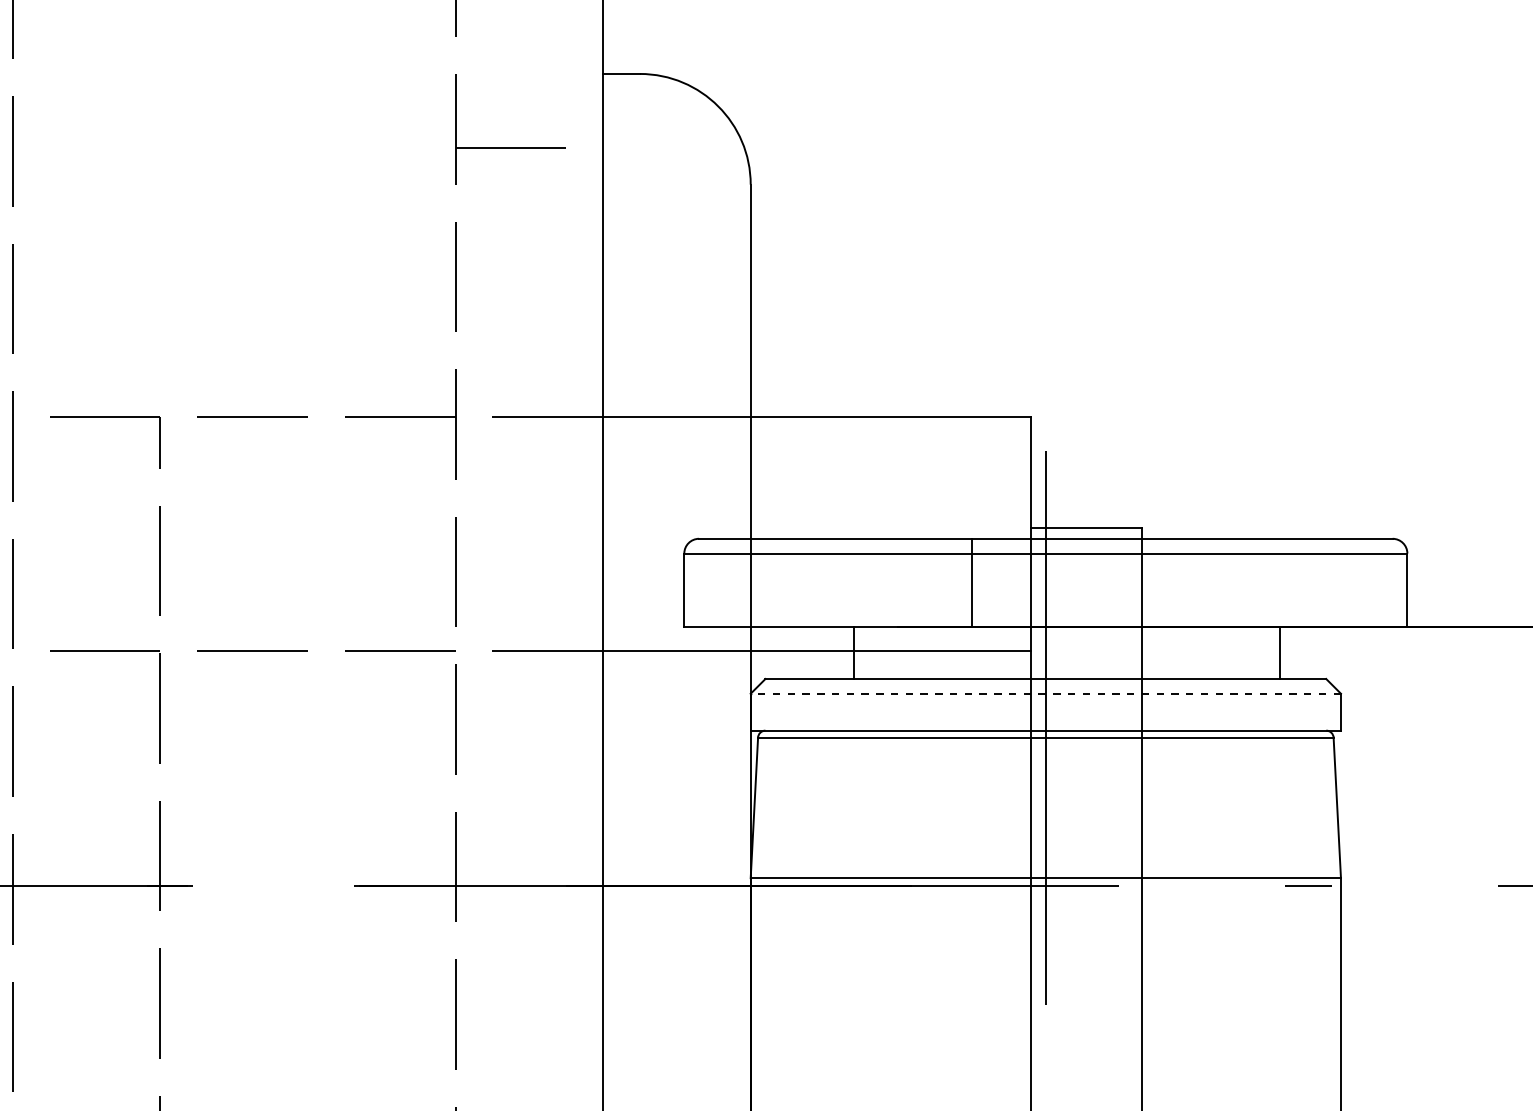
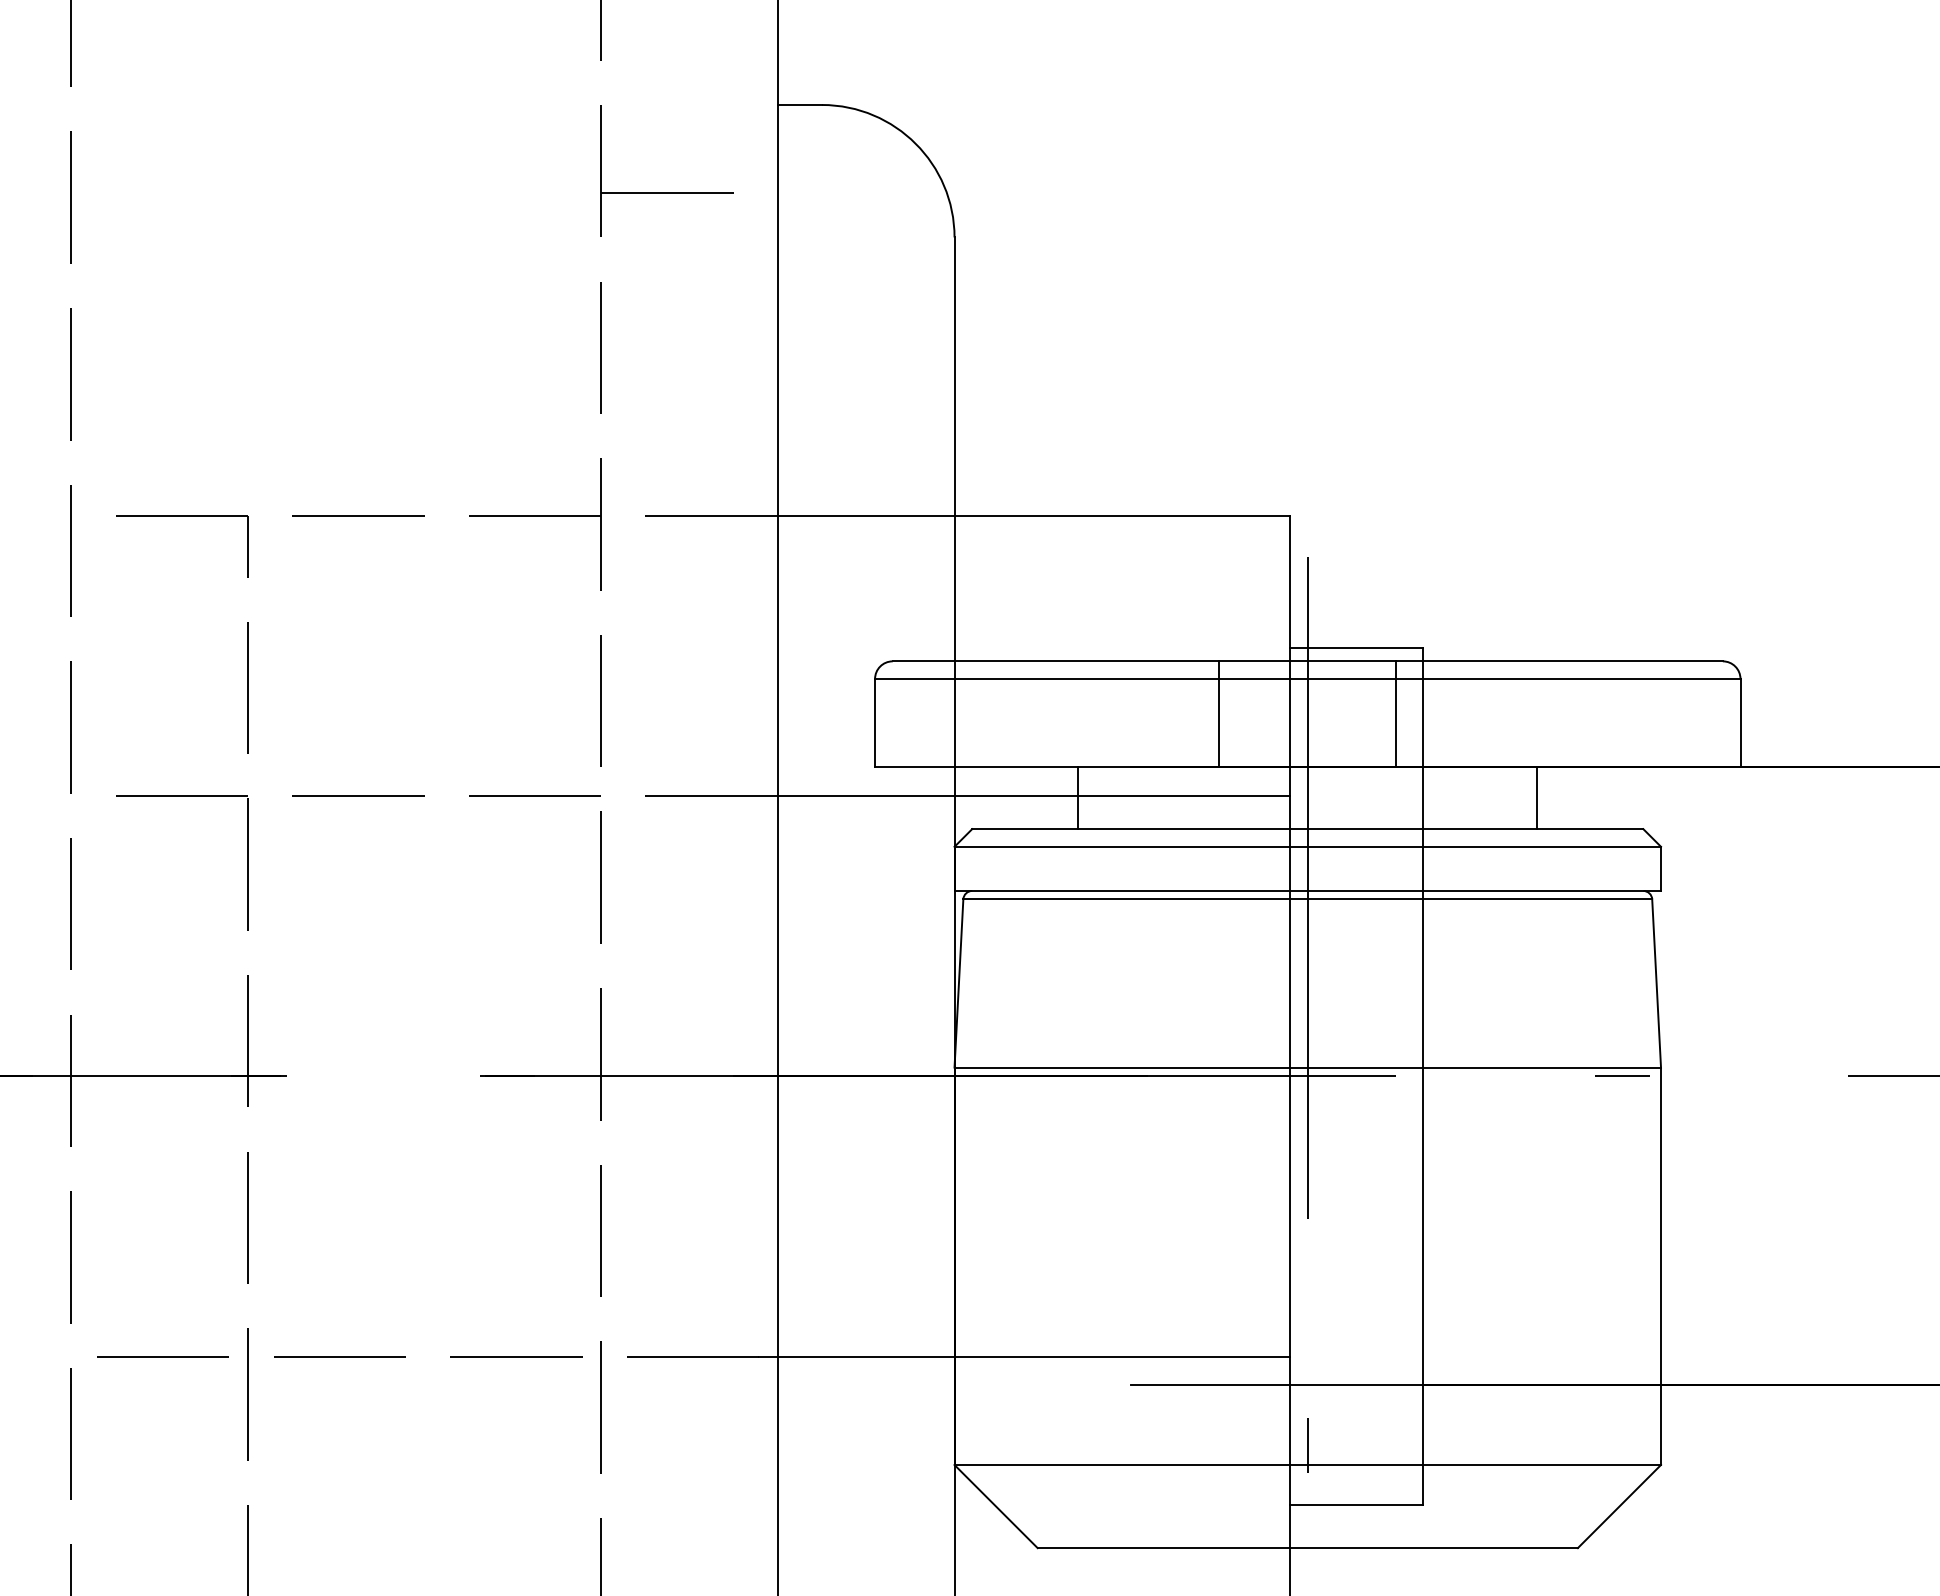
line: (1119, 583) -> (1396, 714), added
line: (1280, 653) -> (1537, 798), moved
line: (1045, 693) -> (1307, 846), dashed -> solid

